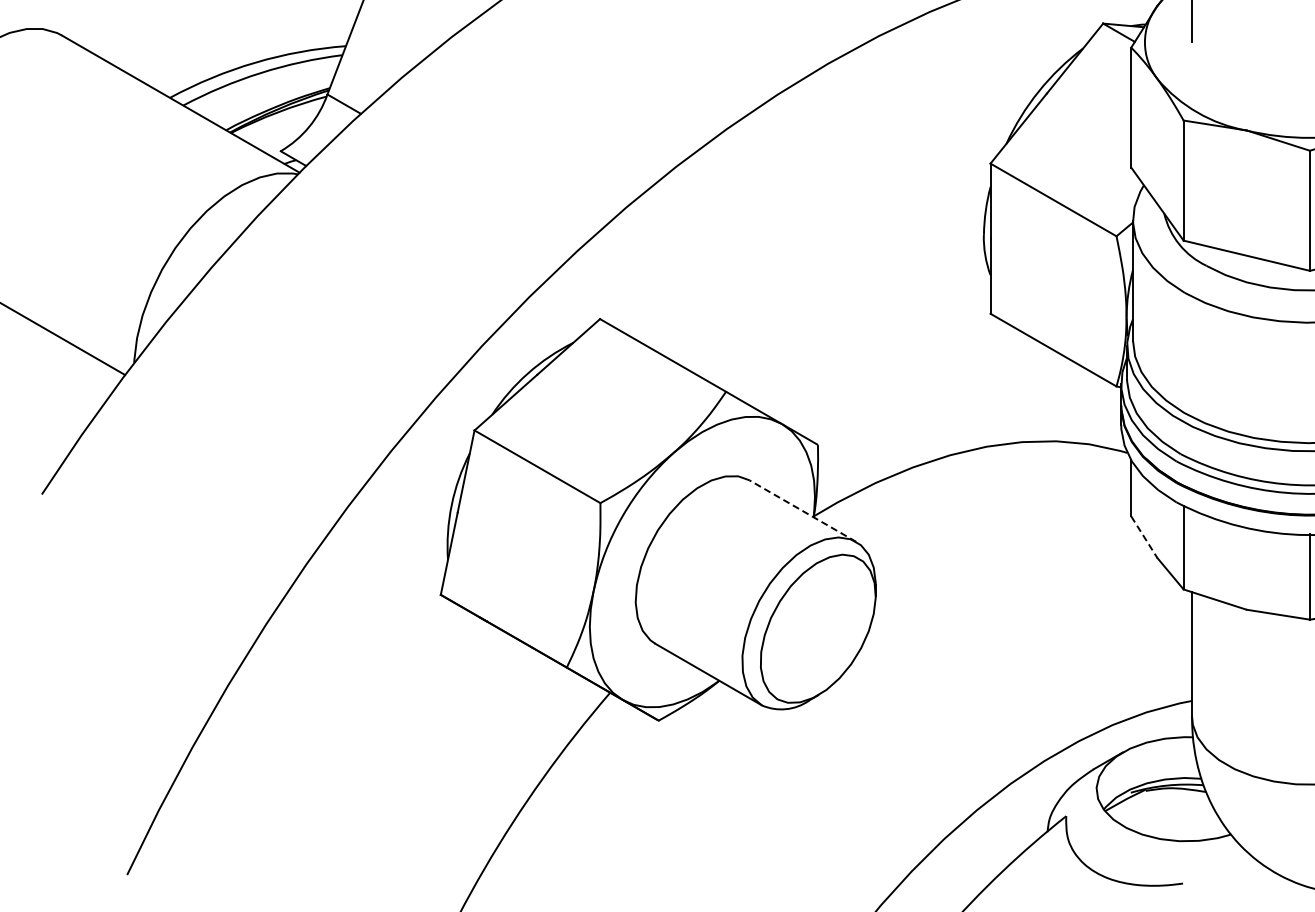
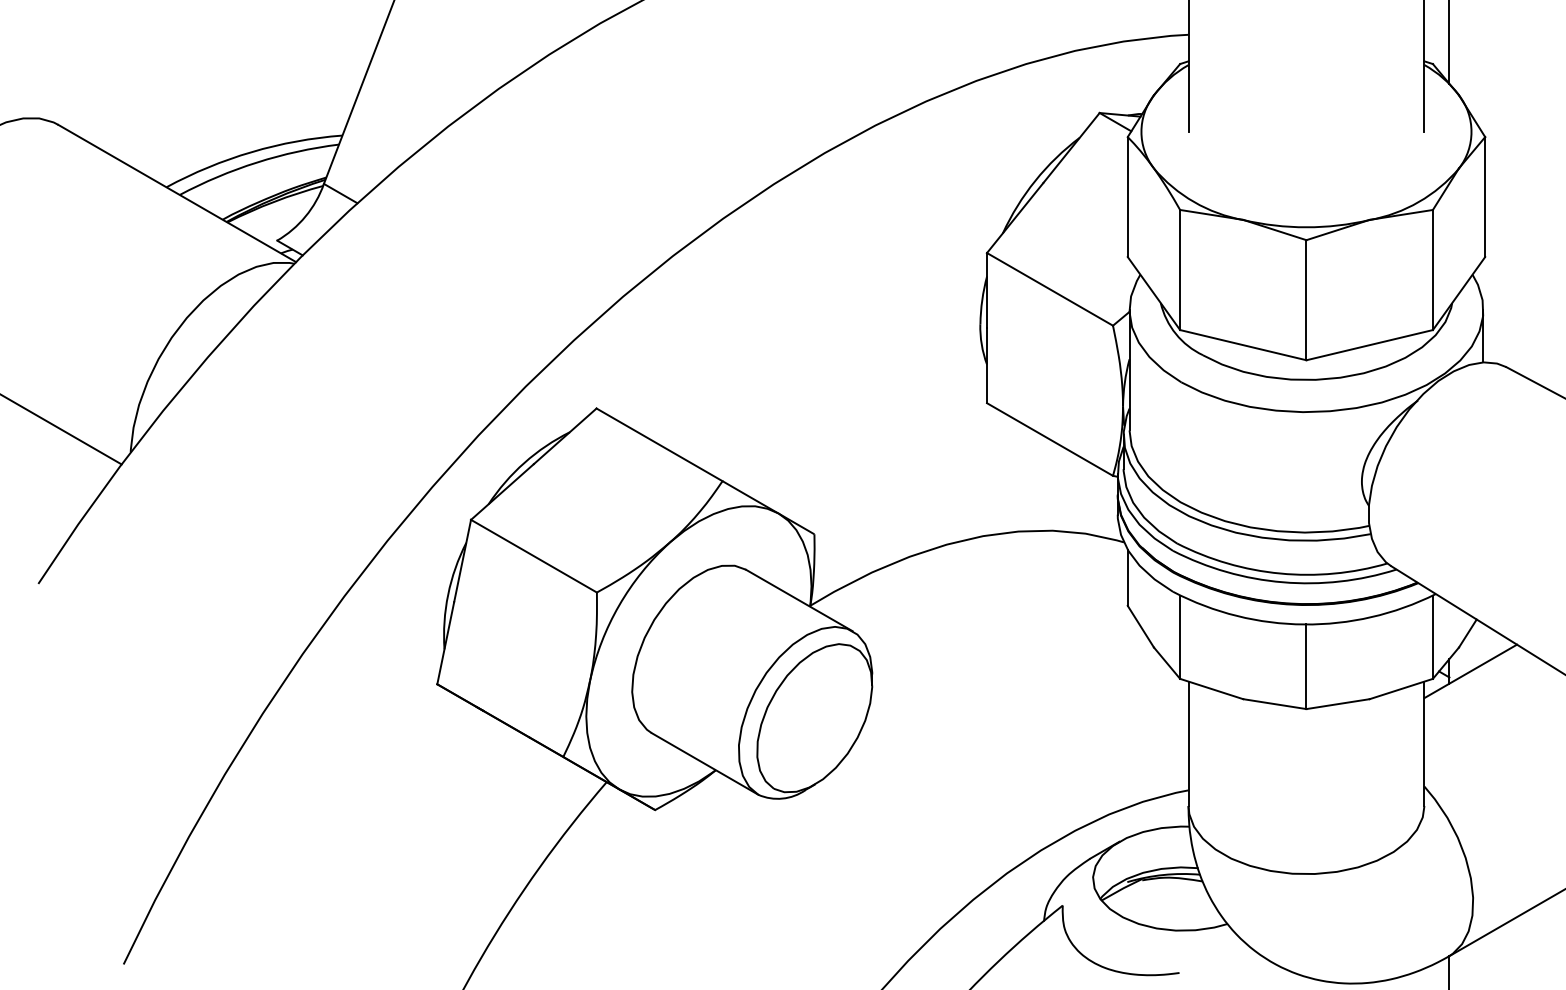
line: (803, 511) -> (799, 600), dashed -> solid
line: (1144, 537) -> (1140, 626), dashed -> solid

